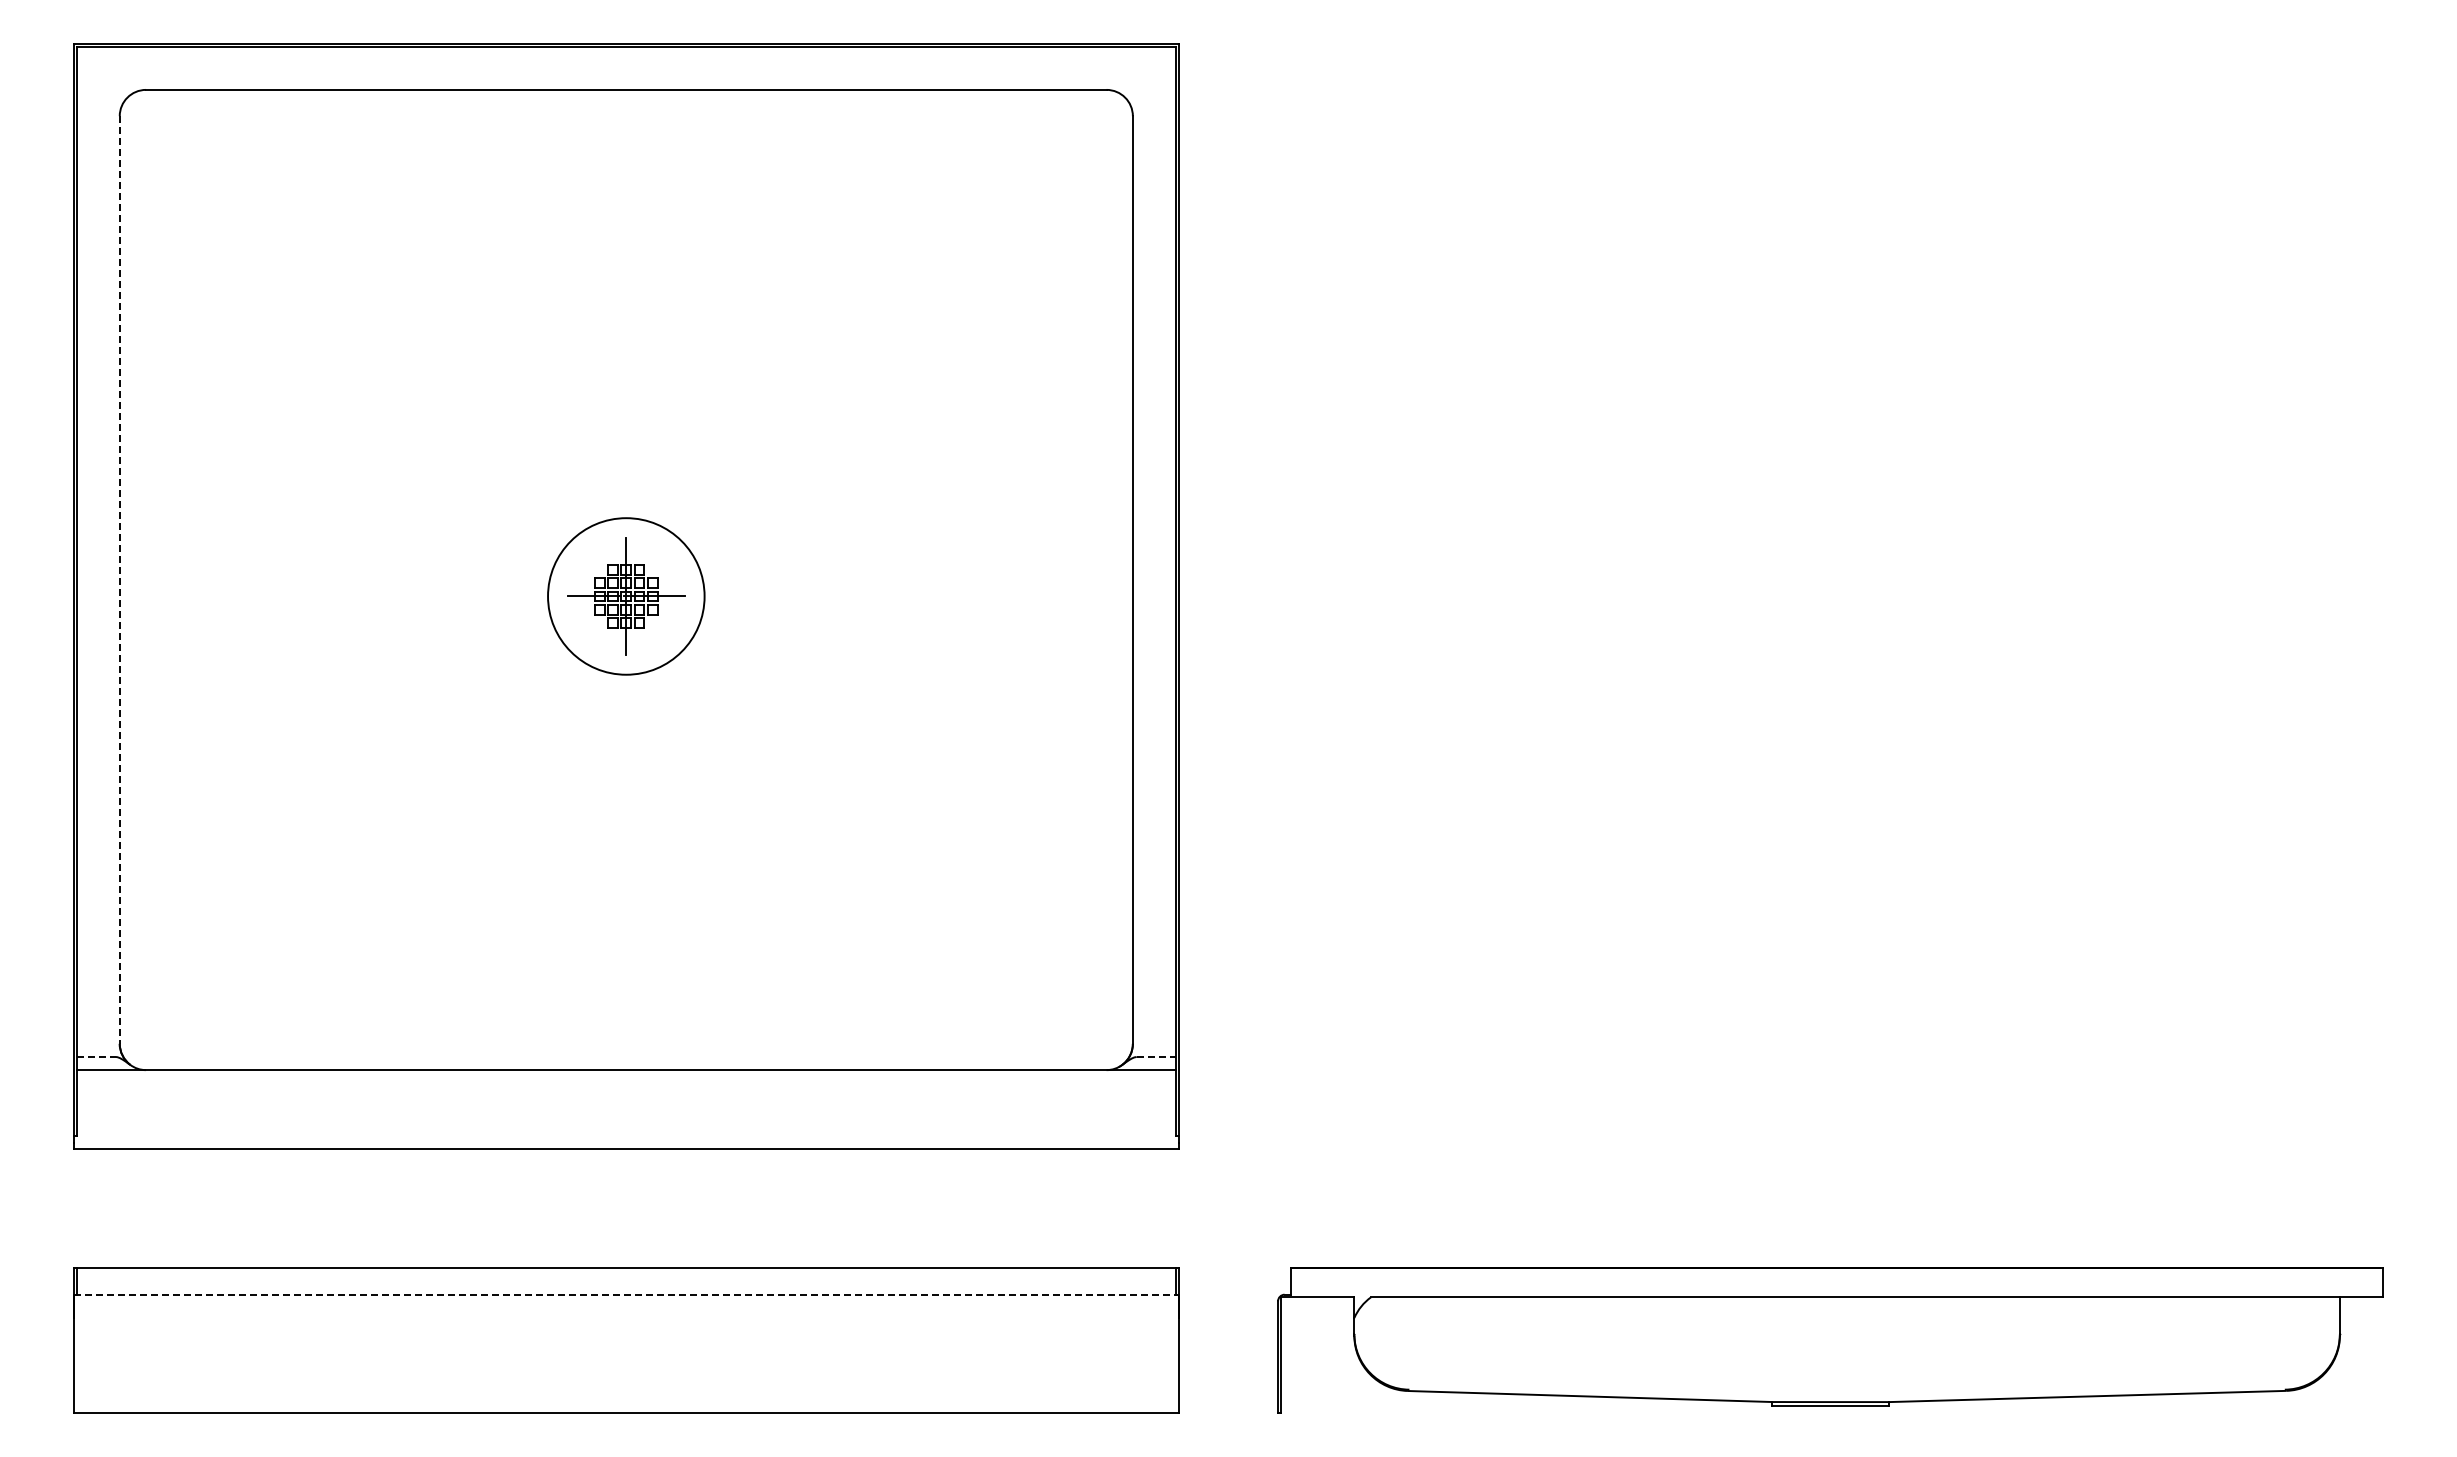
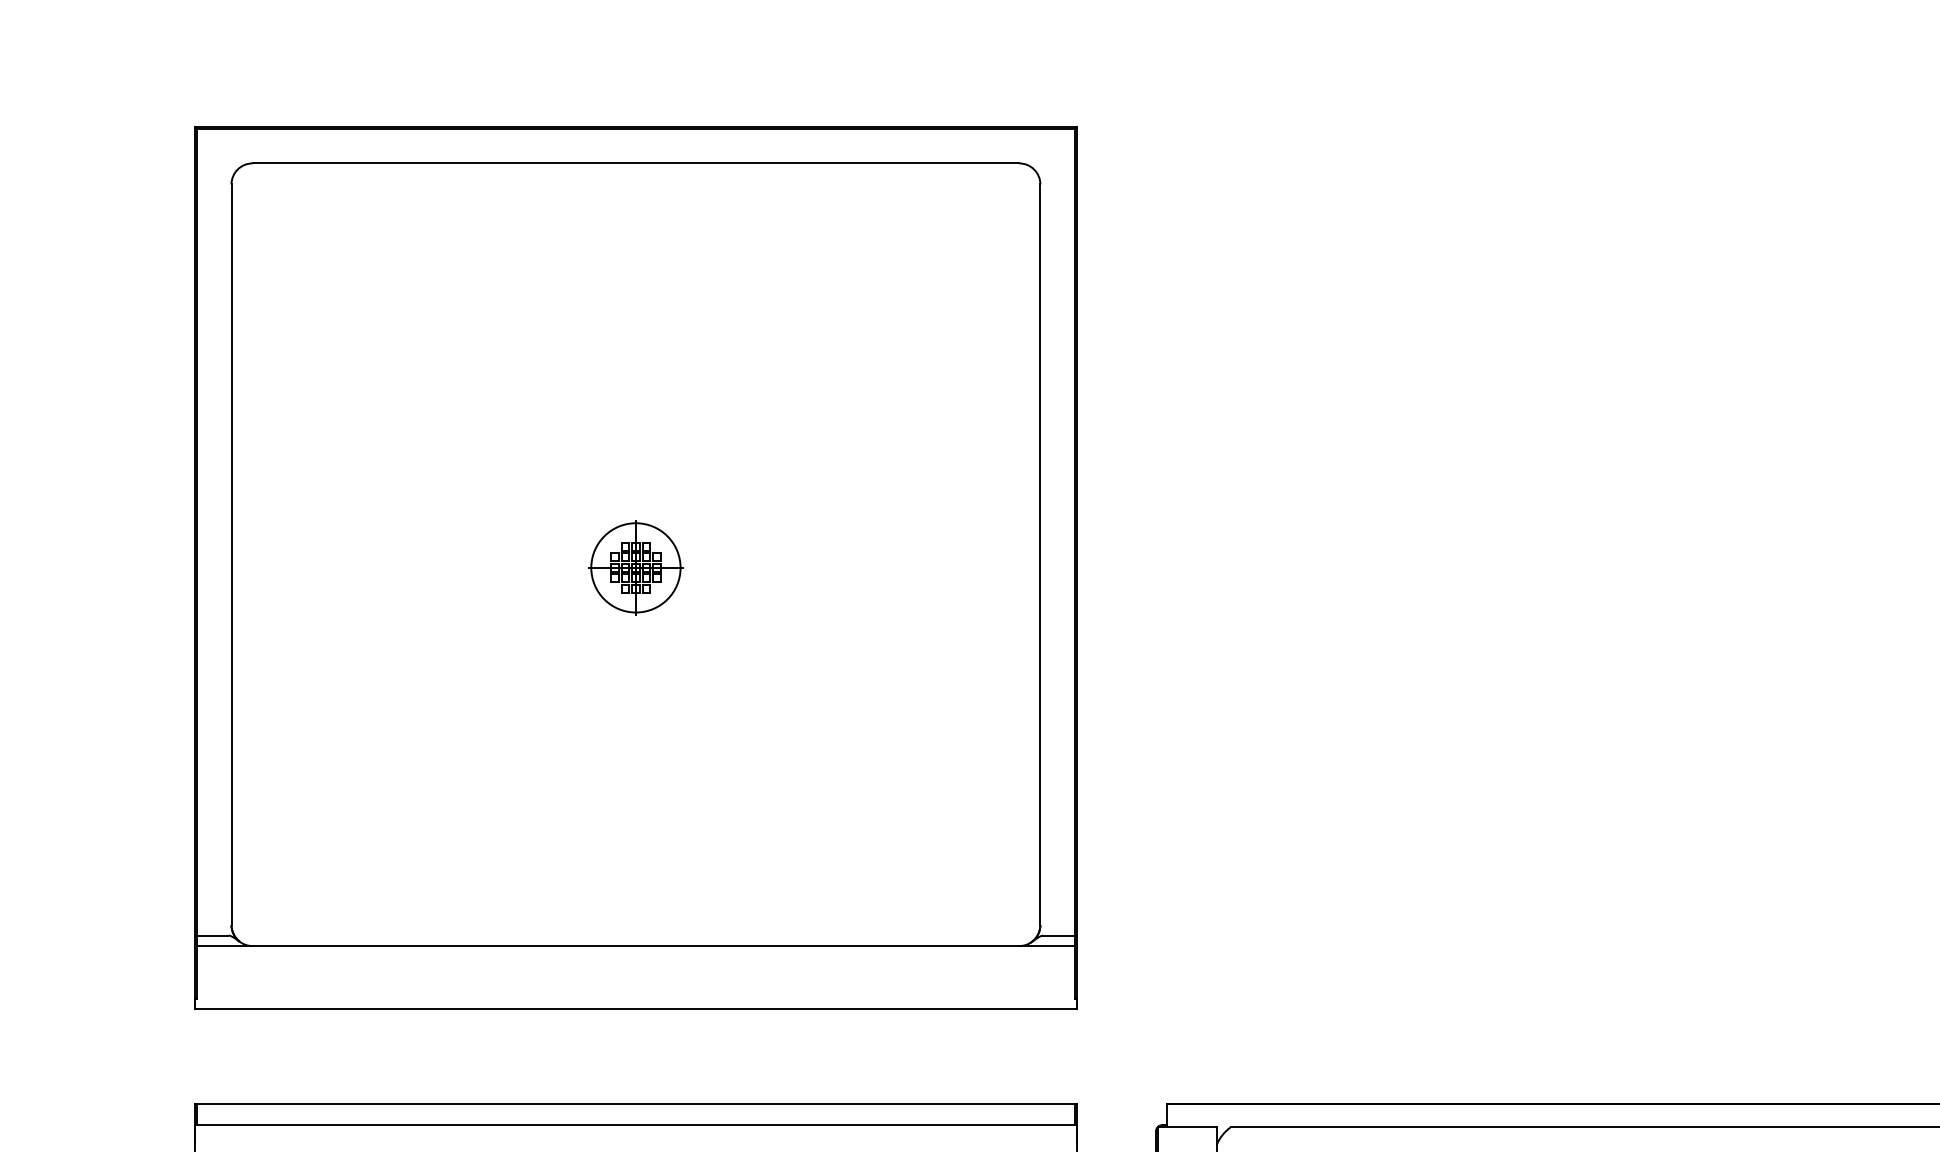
line: (119, 580) -> (231, 555), dashed -> solid
circle: (626, 596) -> (636, 567), size x0.71
line: (96, 1056) -> (212, 935), dashed -> solid
line: (1156, 1056) -> (1059, 935), dashed -> solid
line: (626, 1294) -> (636, 1125), dashed -> solid

